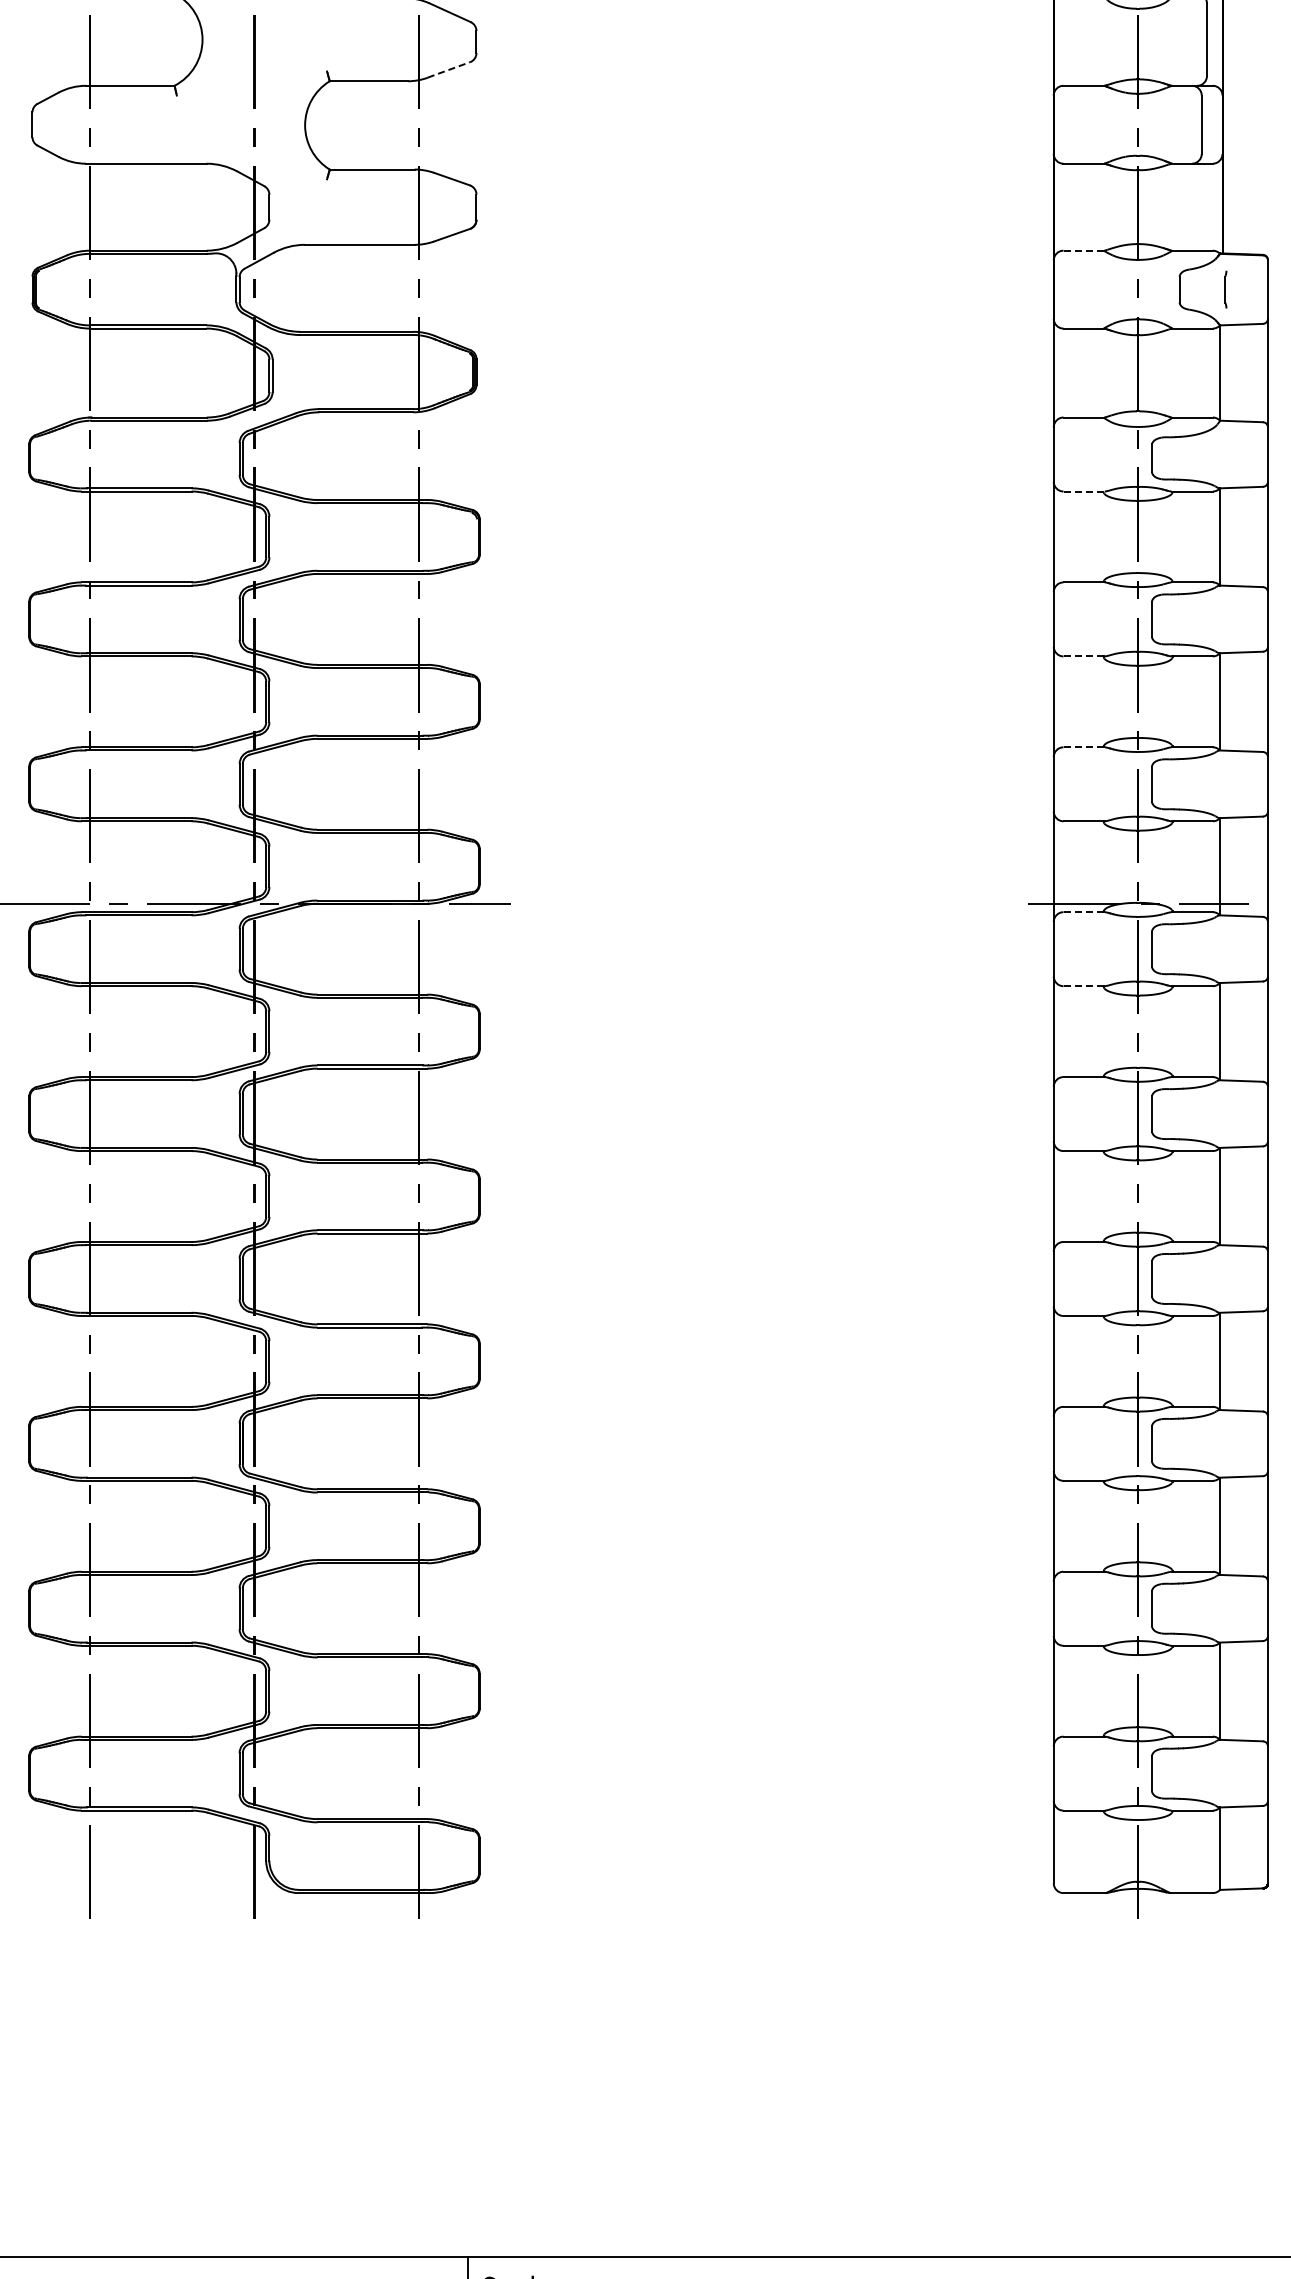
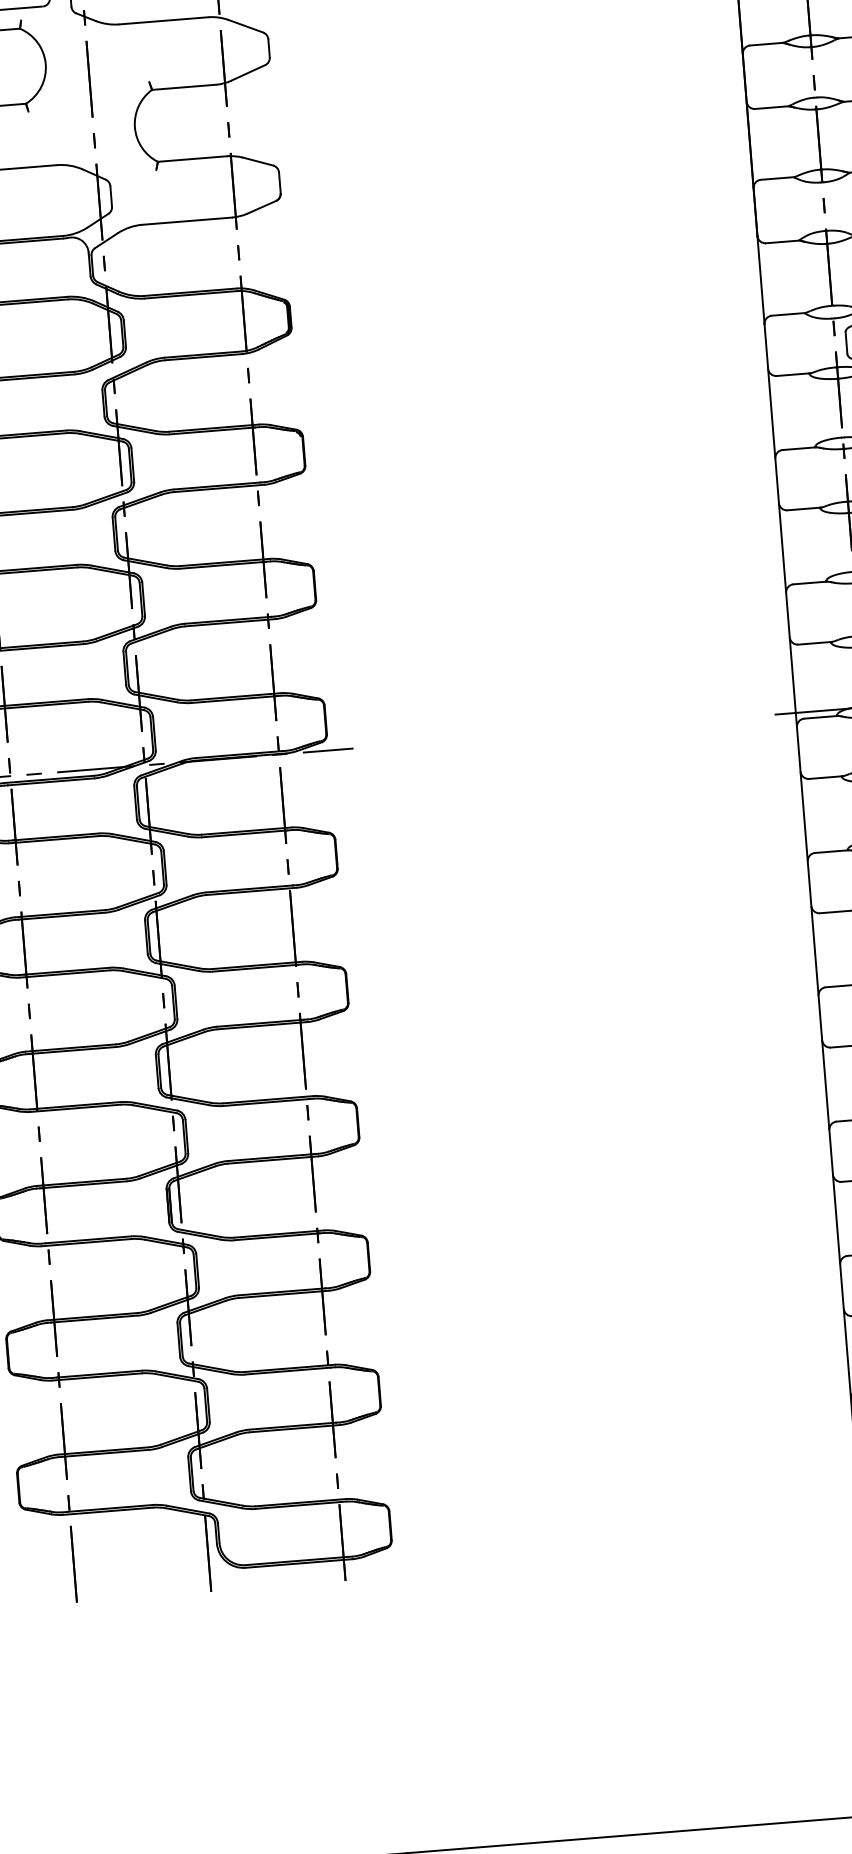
line: (448, 69) -> (248, 72), dashed -> solid
line: (1084, 250) -> (777, 178), dashed -> solid
line: (1084, 491) -> (793, 374), dashed -> solid
line: (1084, 656) -> (804, 509), dashed -> solid
line: (1084, 747) -> (810, 583), dashed -> solid
line: (1084, 912) -> (821, 717), dashed -> solid
line: (1084, 986) -> (826, 777), dashed -> solid

